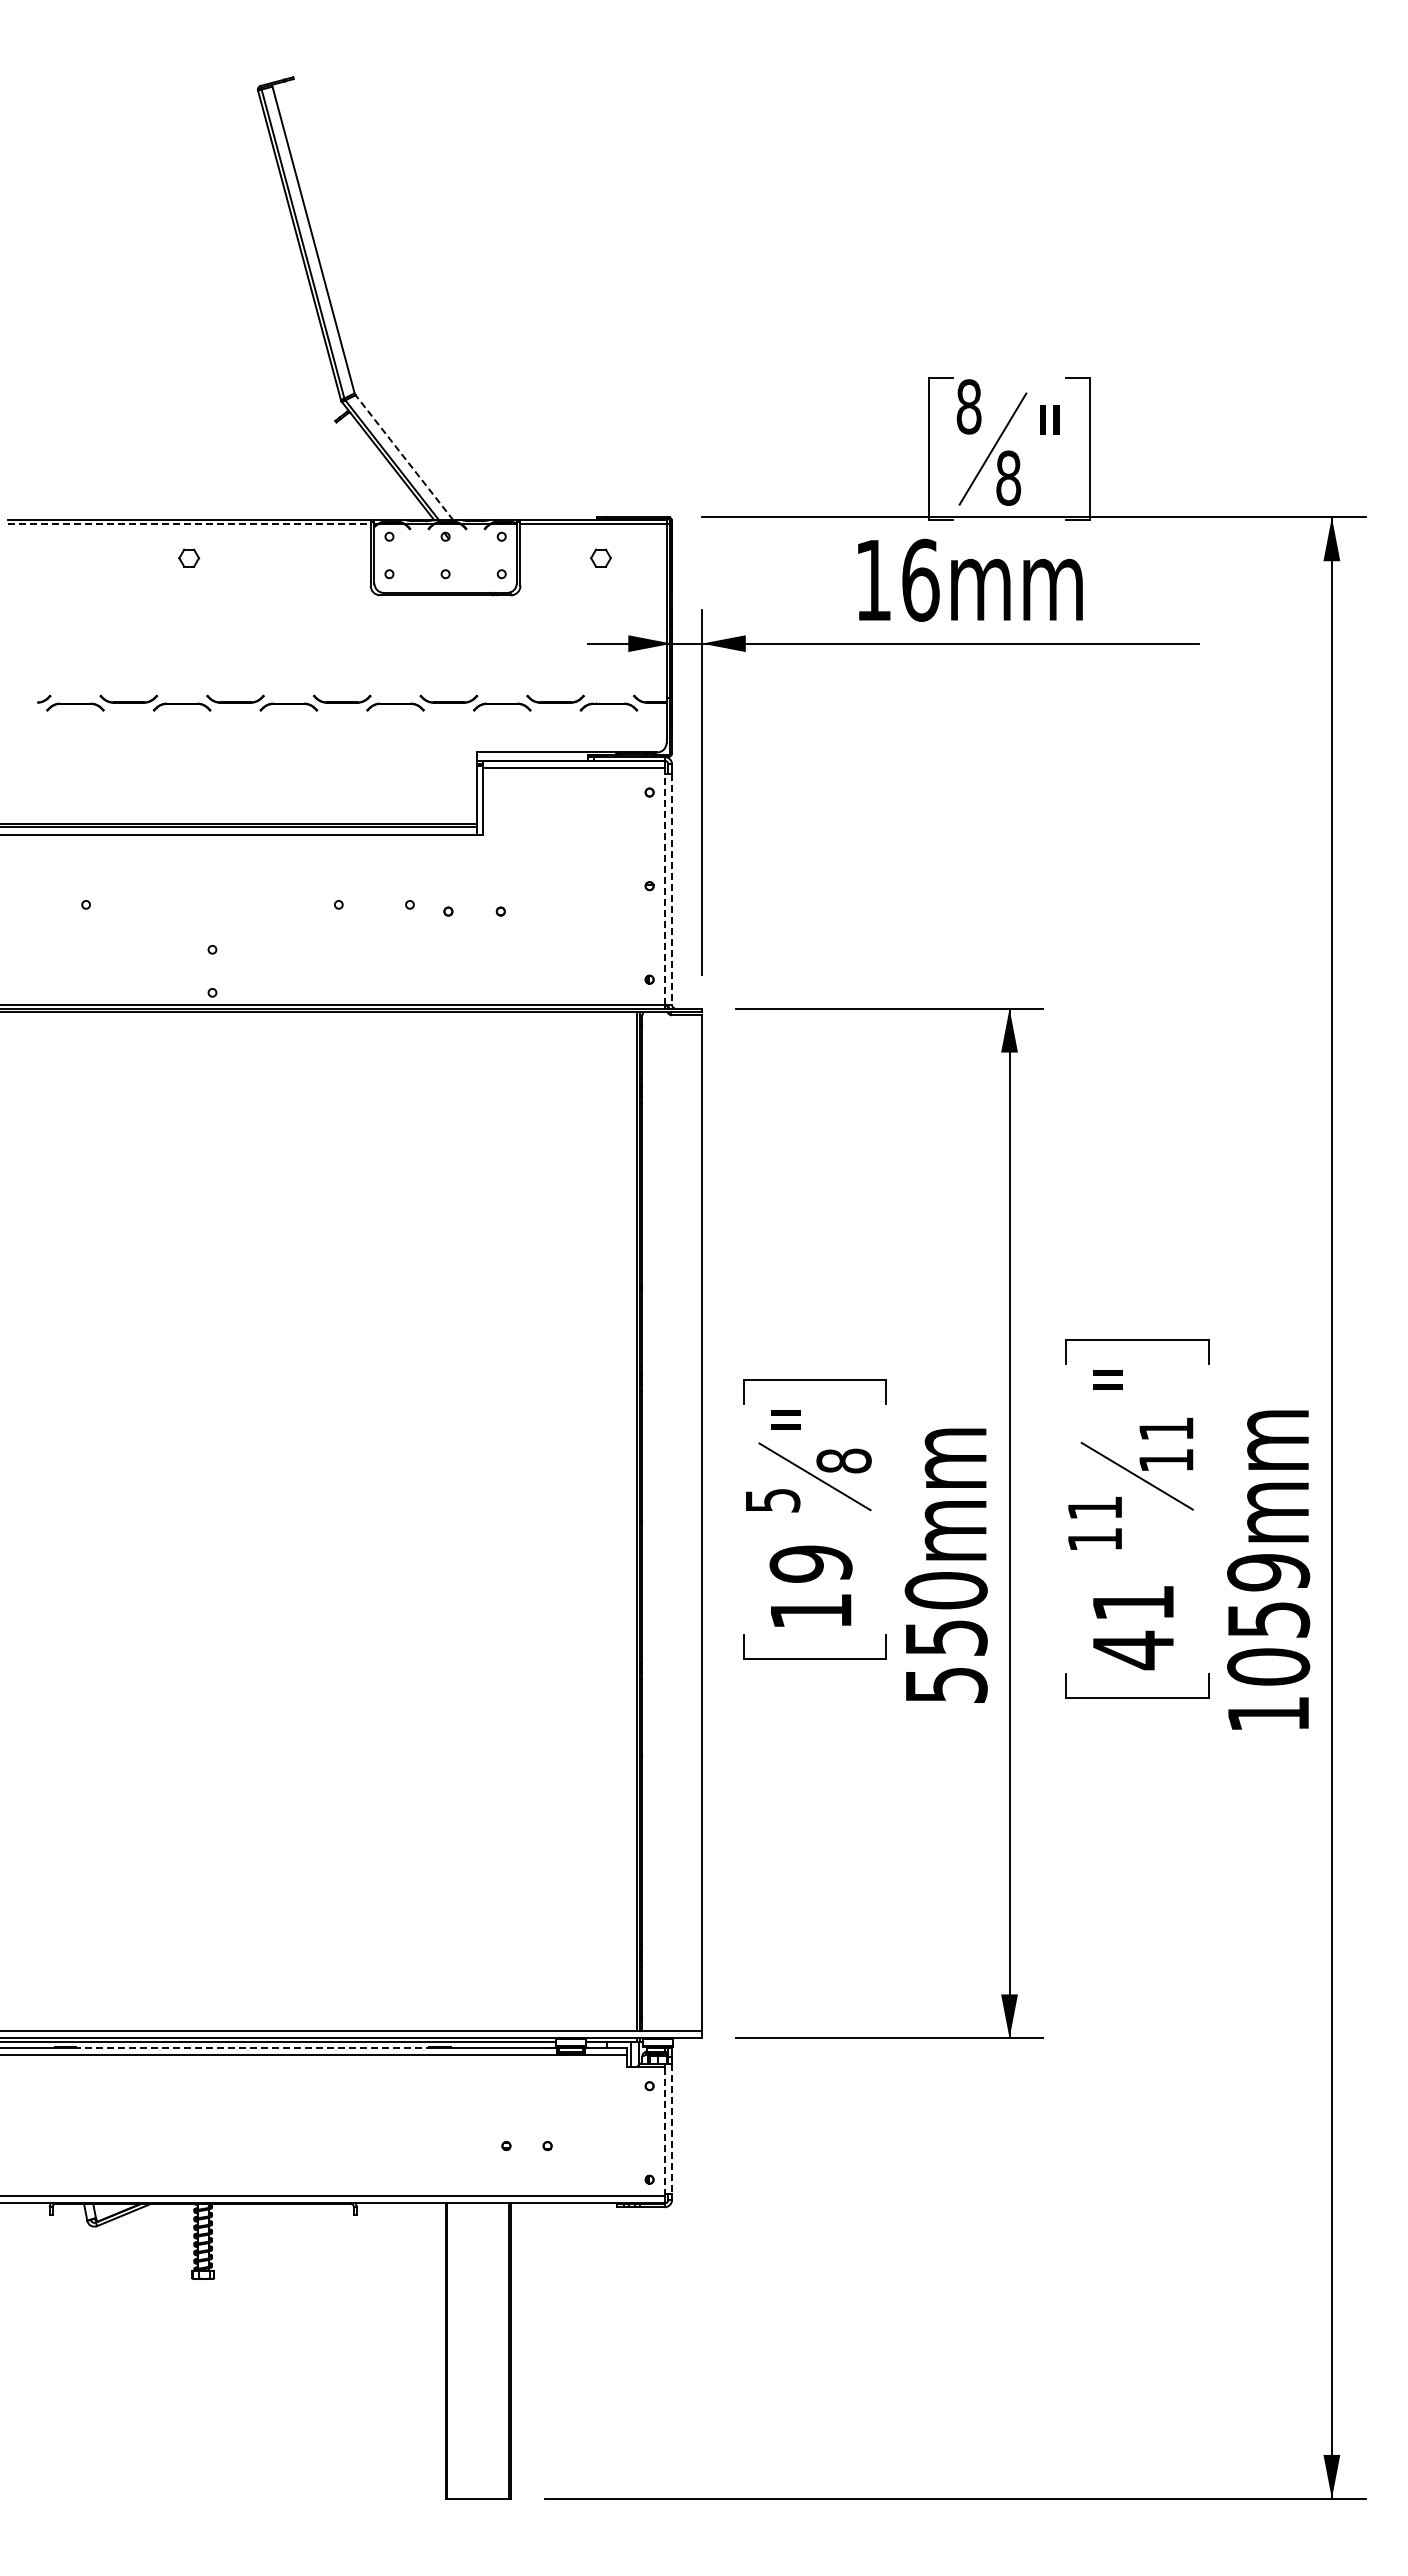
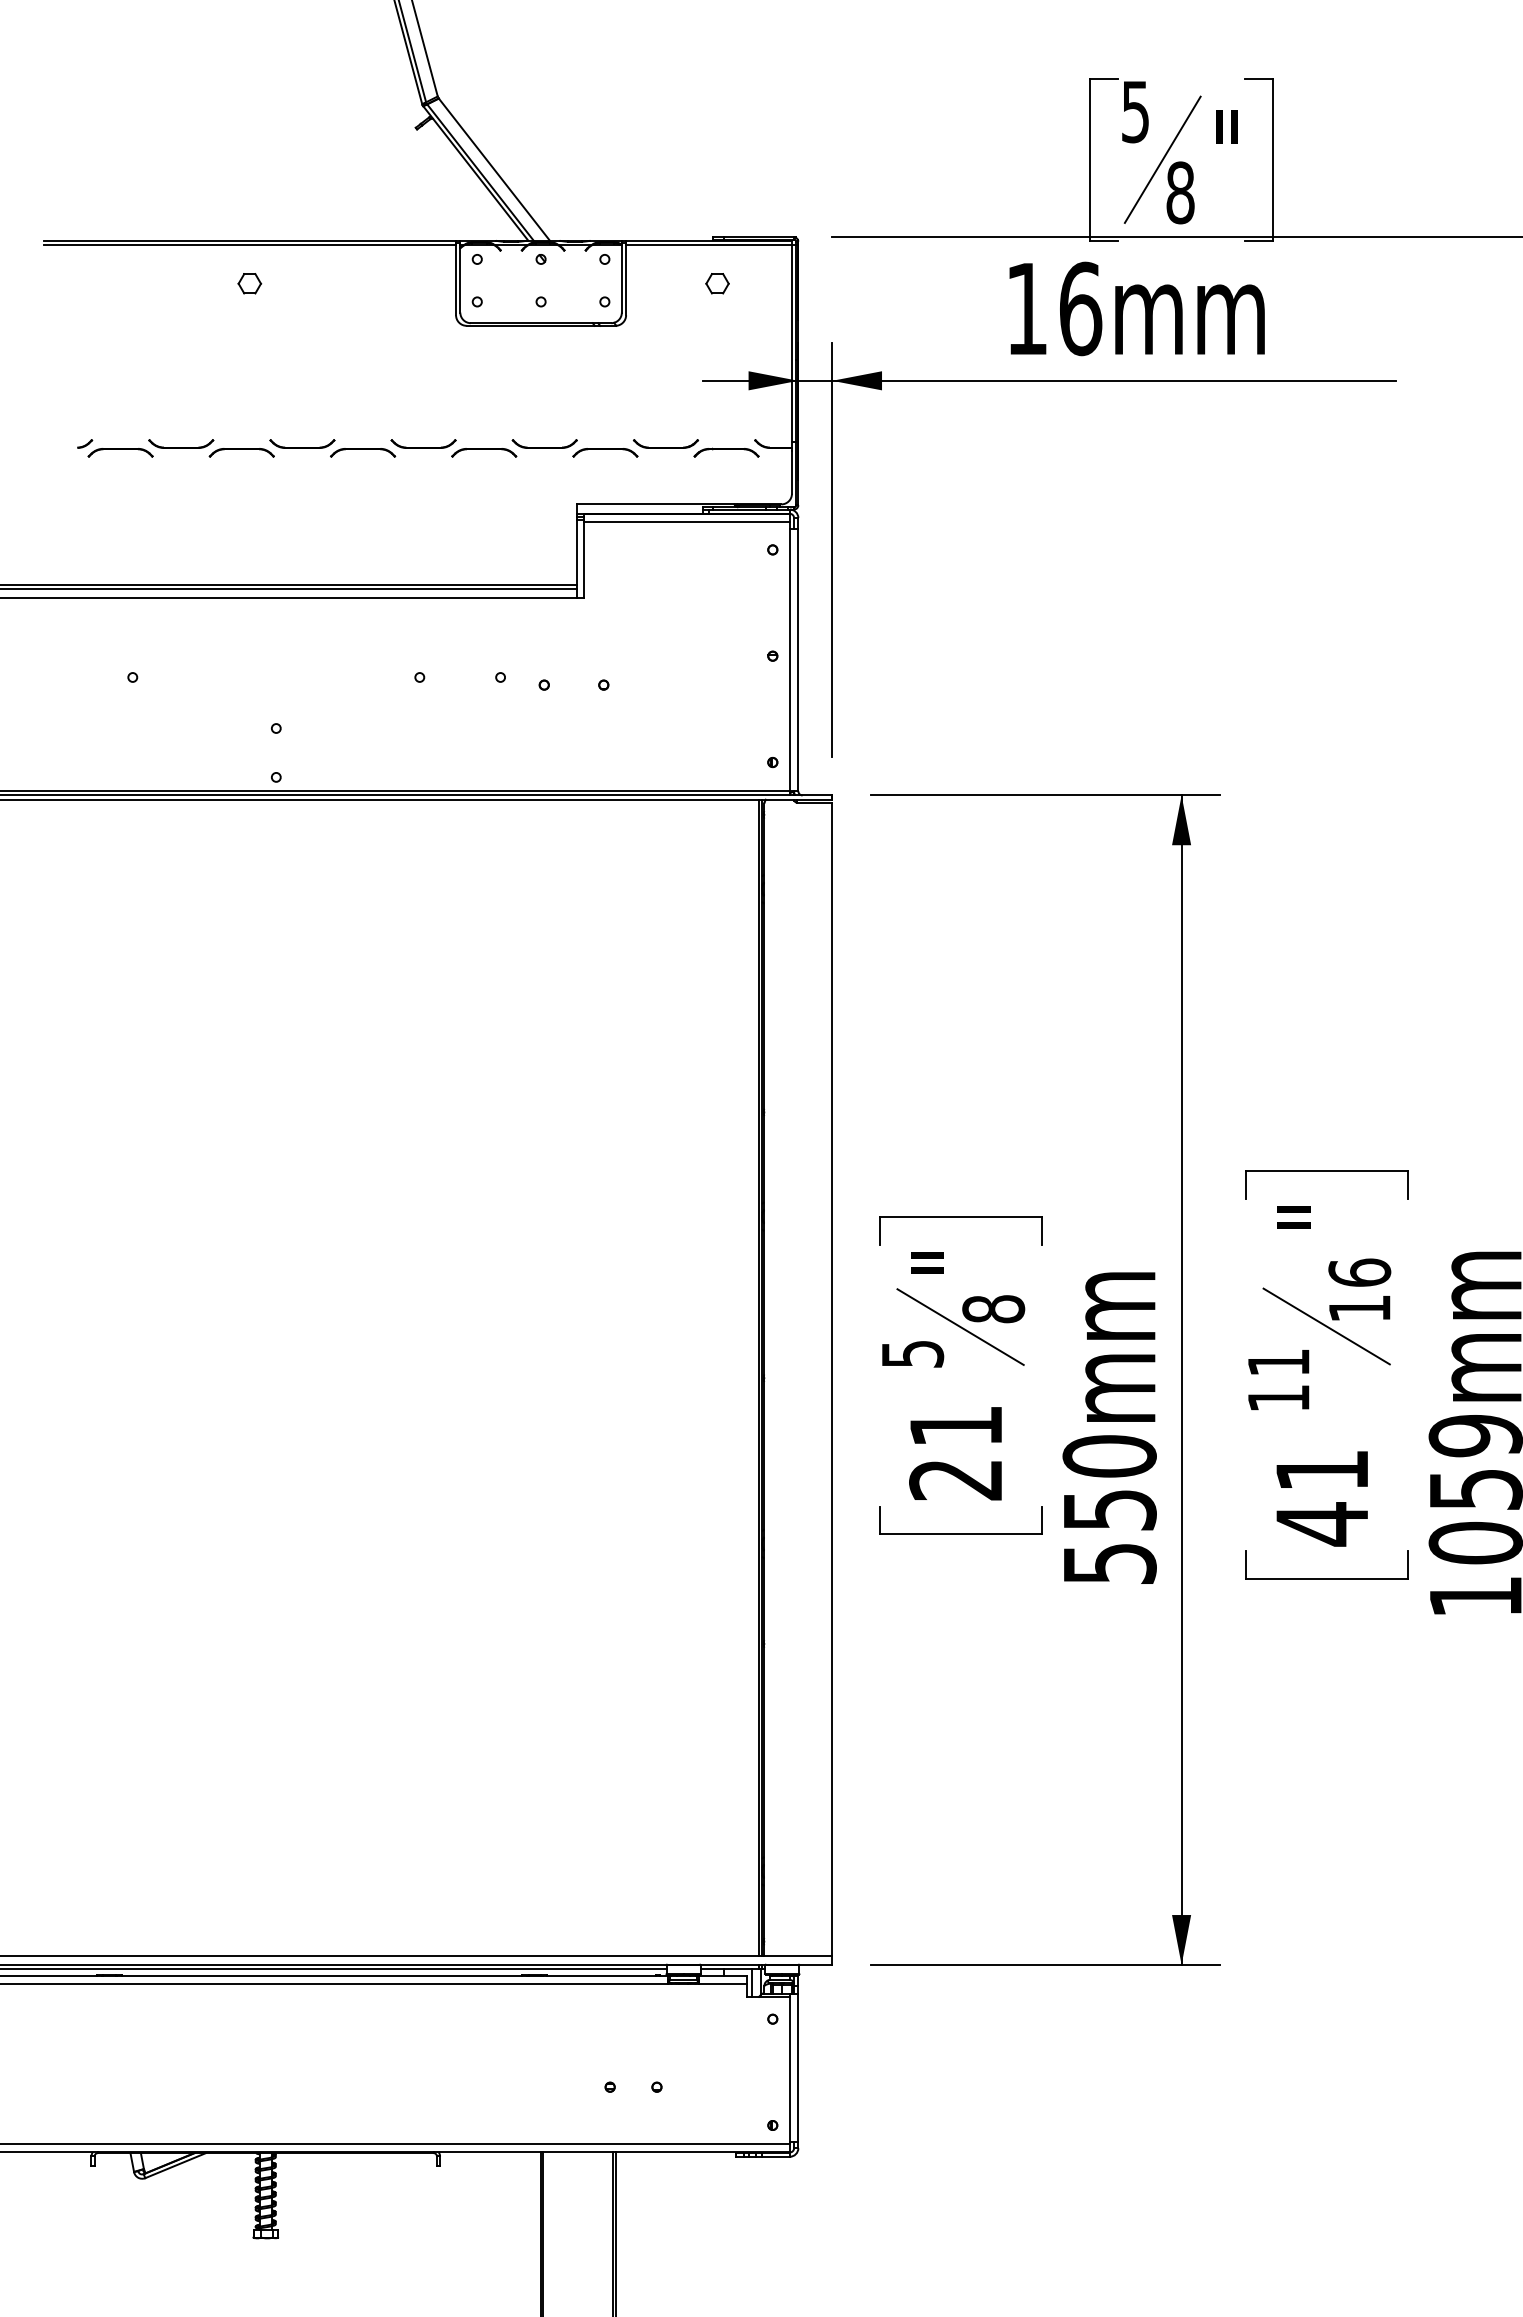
text: (968, 406) -> (1134, 111), 8 -> 5
line: (404, 457) -> (494, 169), dashed -> solid
line: (189, 524) -> (250, 245), dashed -> solid
line: (664, 886) -> (789, 656), dashed -> solid
line: (672, 889) -> (798, 660), dashed -> solid
text: (1166, 1428) -> (1359, 1272), 11 -> 16
text: (810, 1587) -> (955, 1452), 19 -> 21
line: (252, 2047) -> (321, 1975), dashed -> solid
line: (672, 2129) -> (798, 2068), dashed -> solid
line: (664, 2131) -> (789, 2070), dashed -> solid

